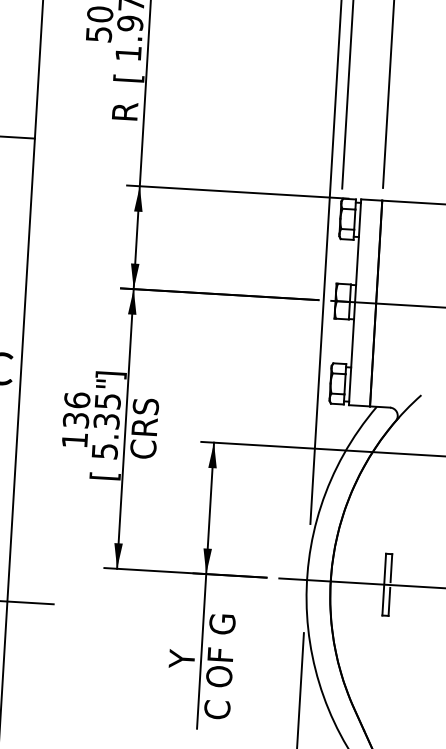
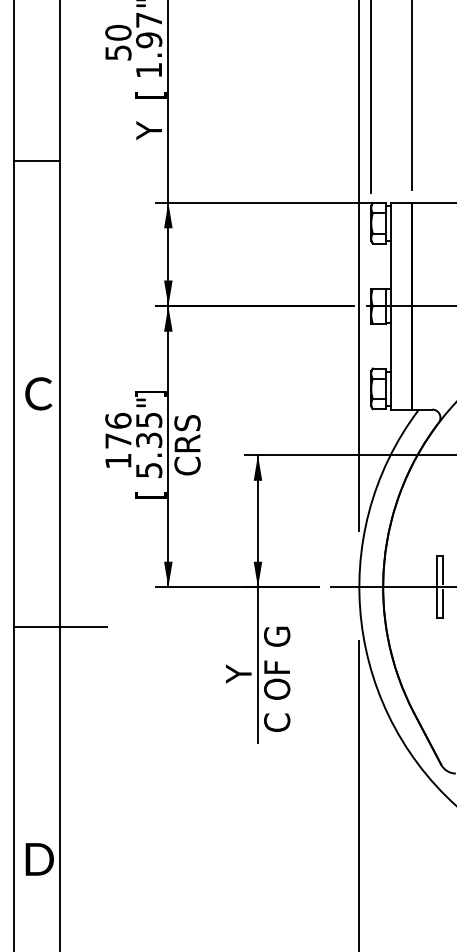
text: (124, 112) -> (148, 129), R -> Y
text: (76, 419) -> (118, 440), 136 -> 176

